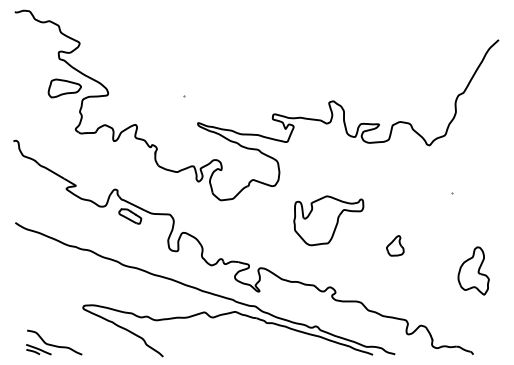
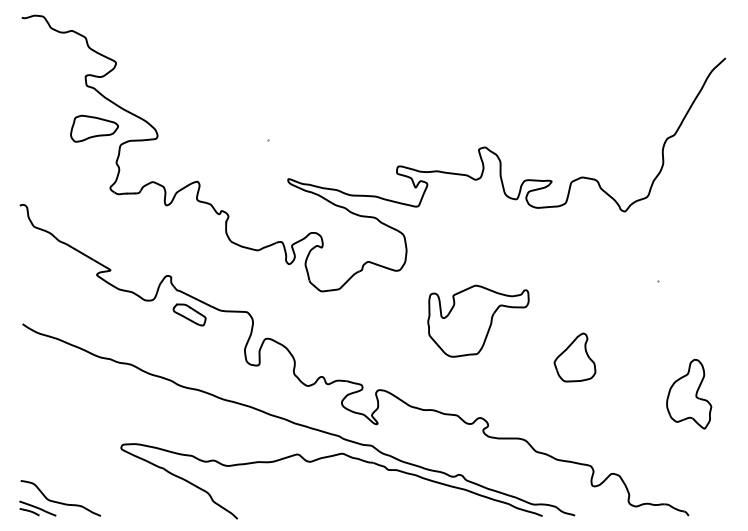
part: (395, 245) -> (575, 357), size x1.67
part: (54, 342) -> (60, 498), moved

